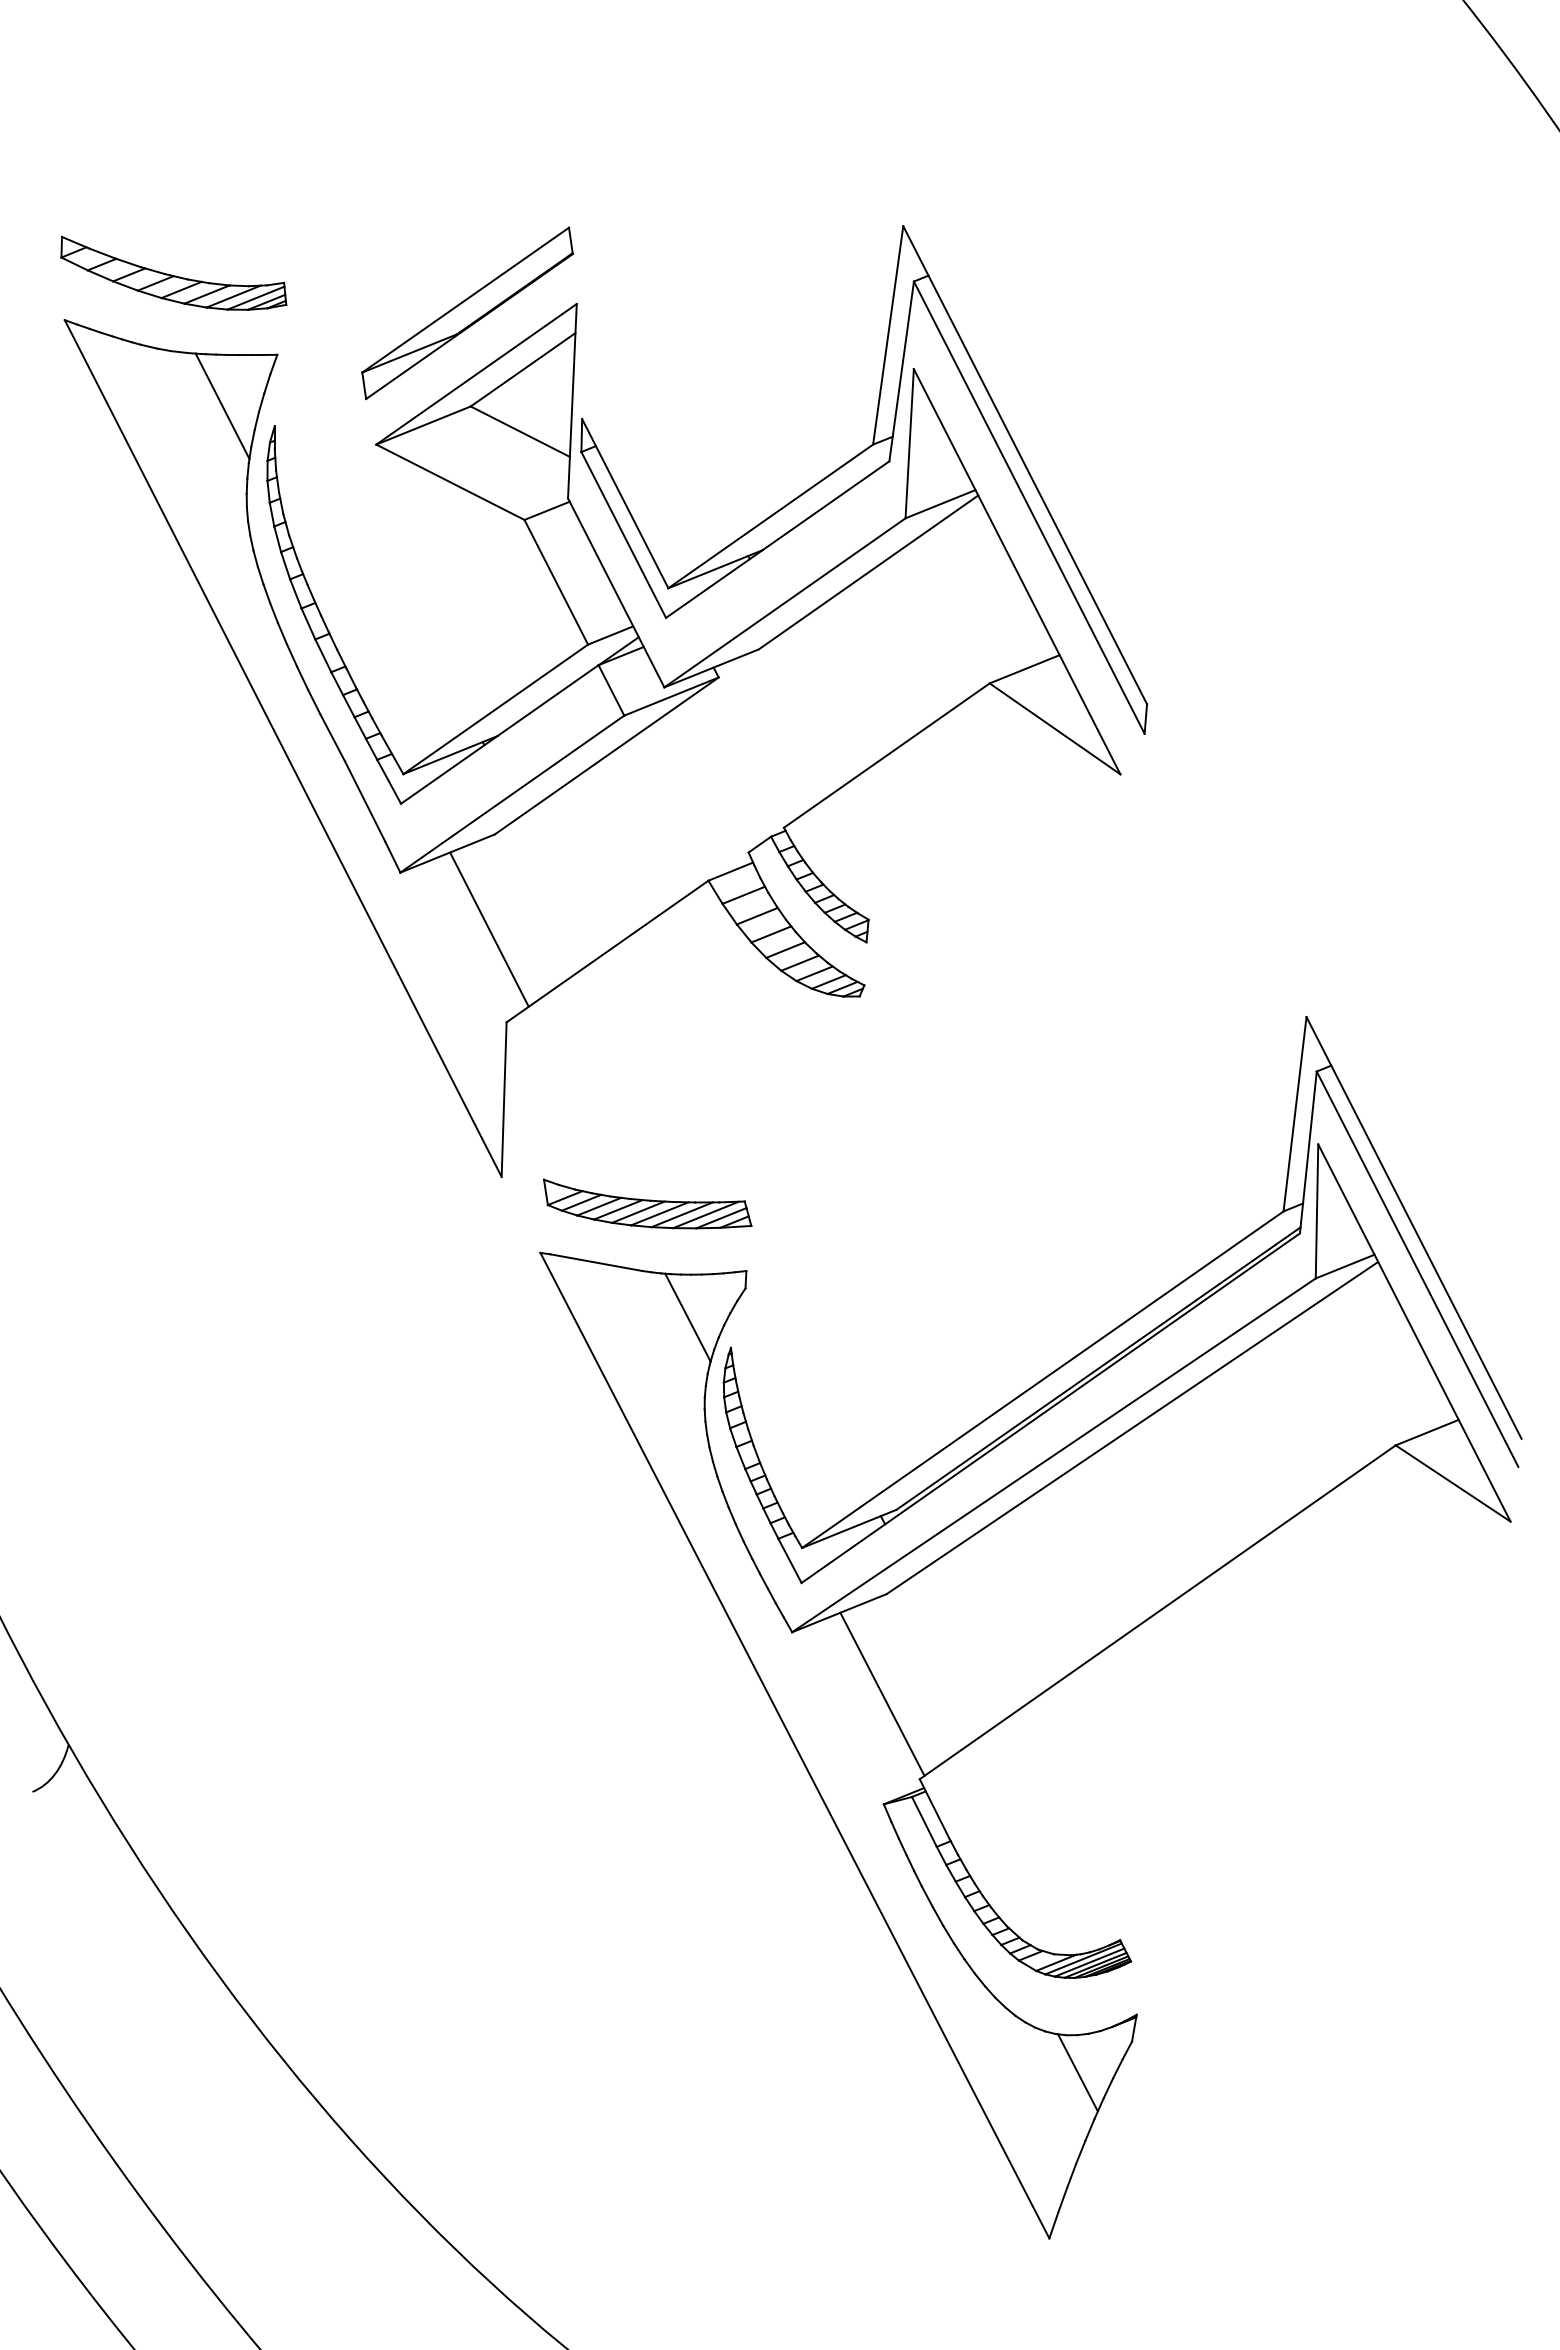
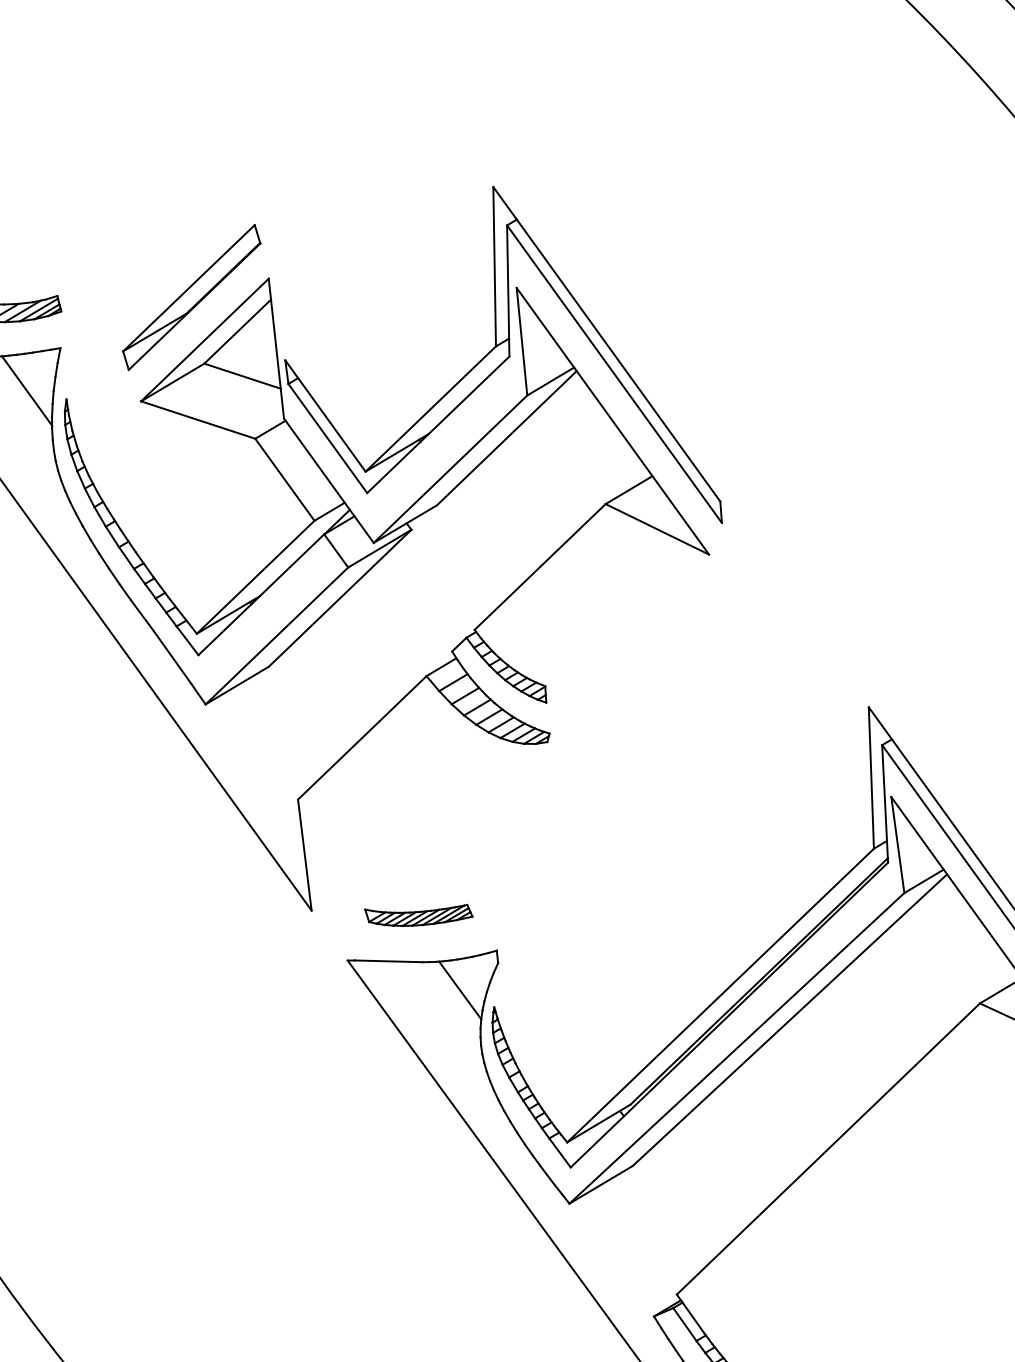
line: (489, 929) -> (275, 735), removed
part: (647, 1203) -> (418, 913), size x0.7
line: (882, 1693) -> (640, 1237), removed

